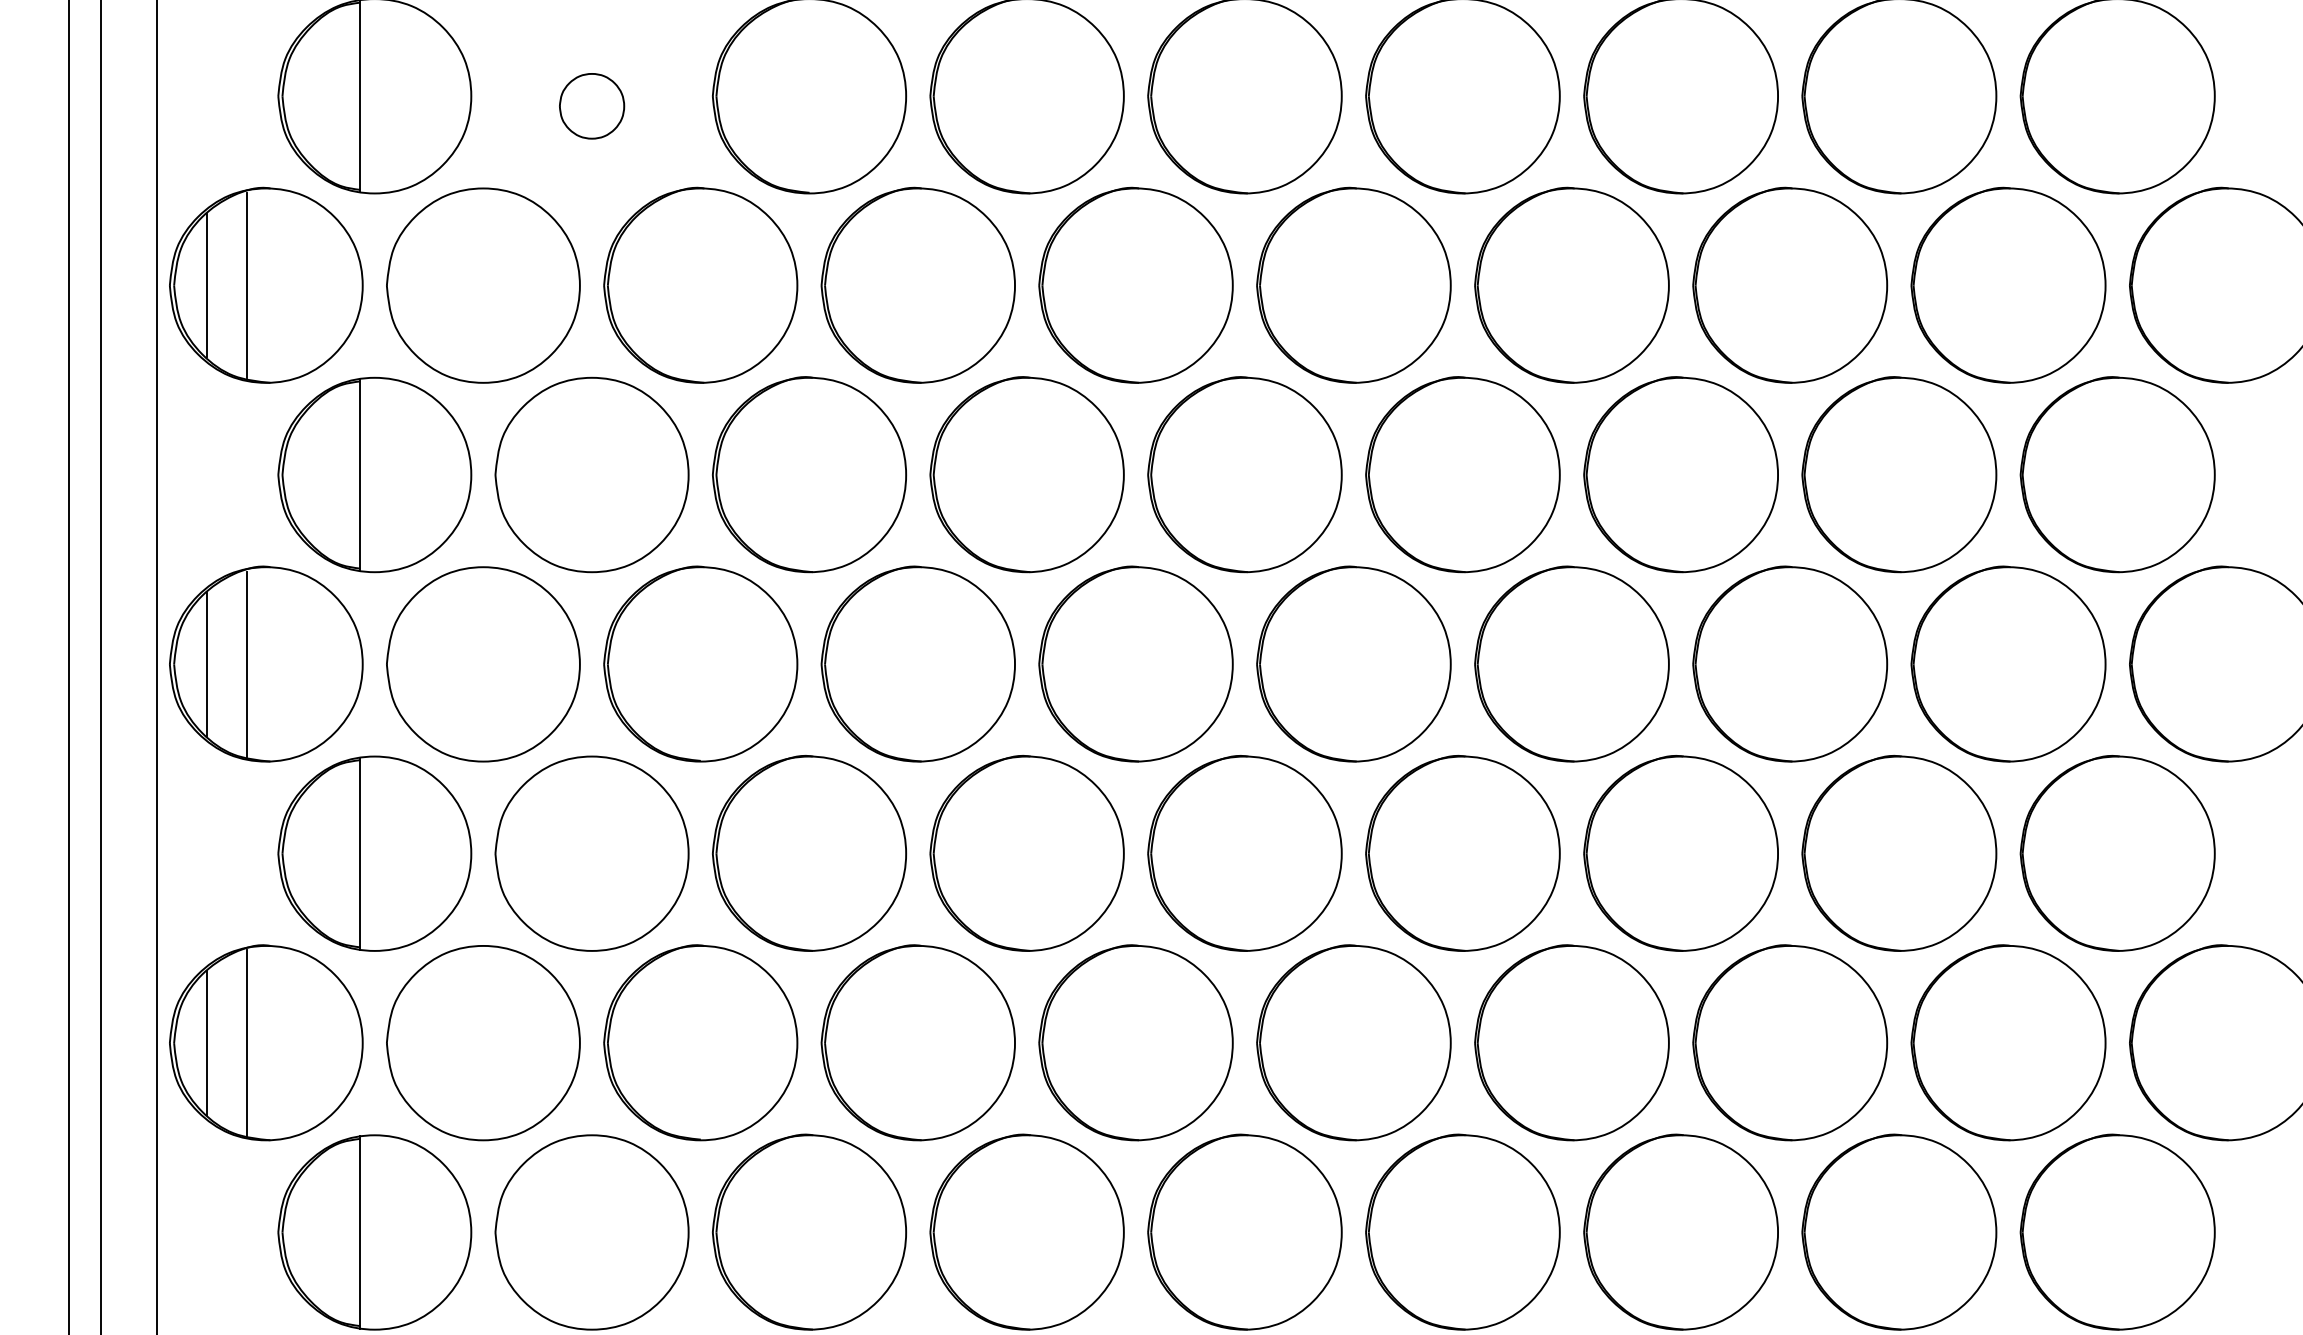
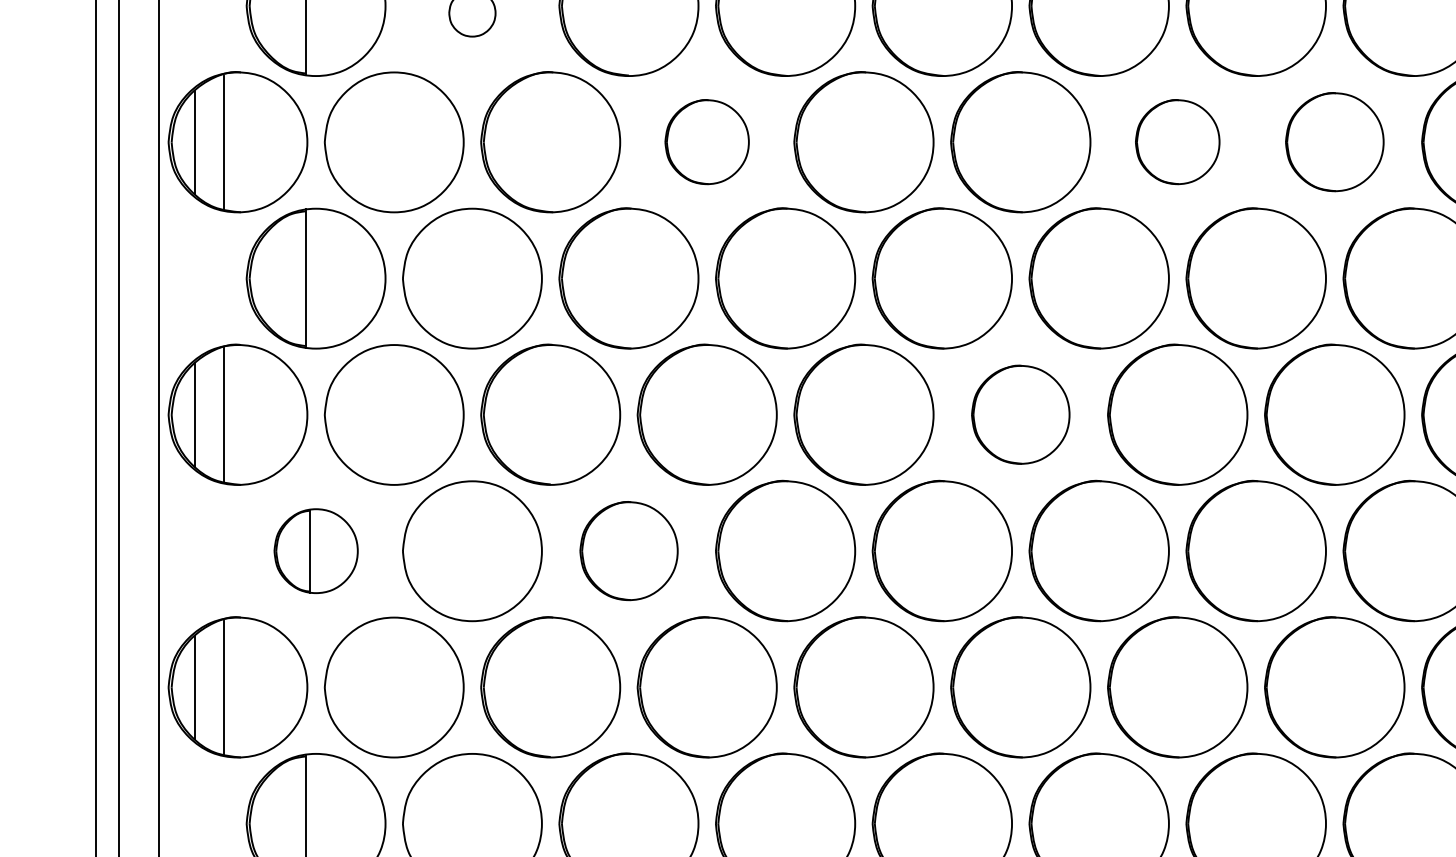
part: (917, 284) -> (706, 141), size x0.6
part: (1571, 284) -> (1177, 141), size x0.6
part: (1790, 284) -> (1334, 141), size x0.7
part: (1353, 663) -> (1020, 414), size x0.7
part: (374, 853) -> (315, 551), size x0.6
part: (809, 853) -> (628, 551), size x0.7

